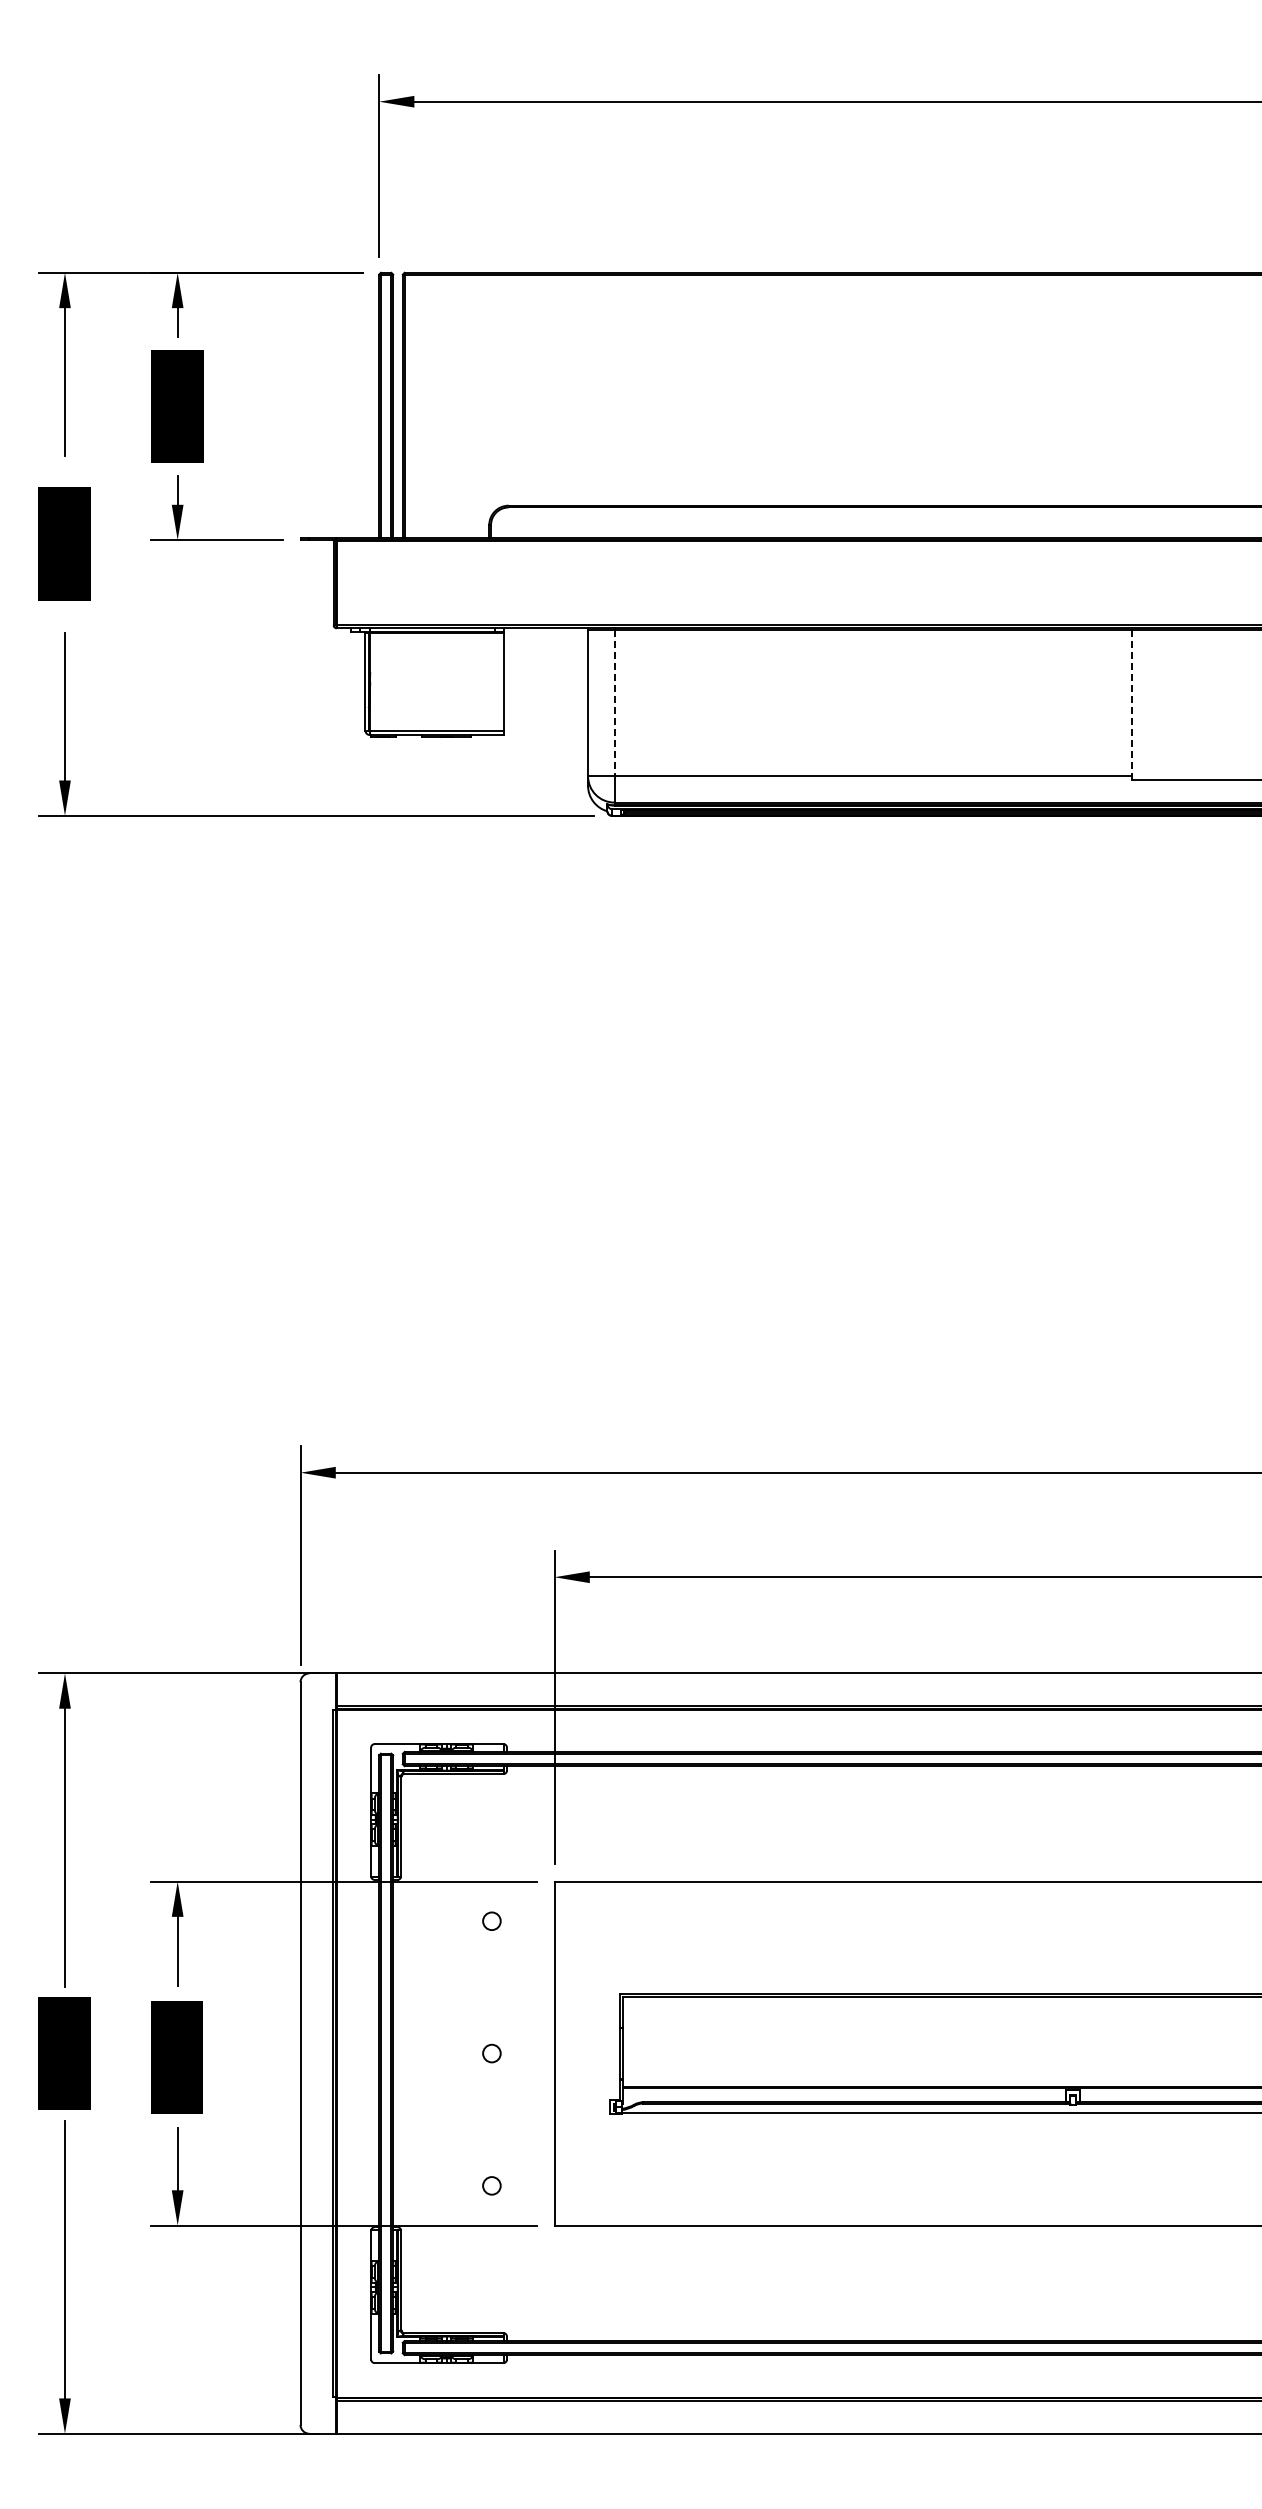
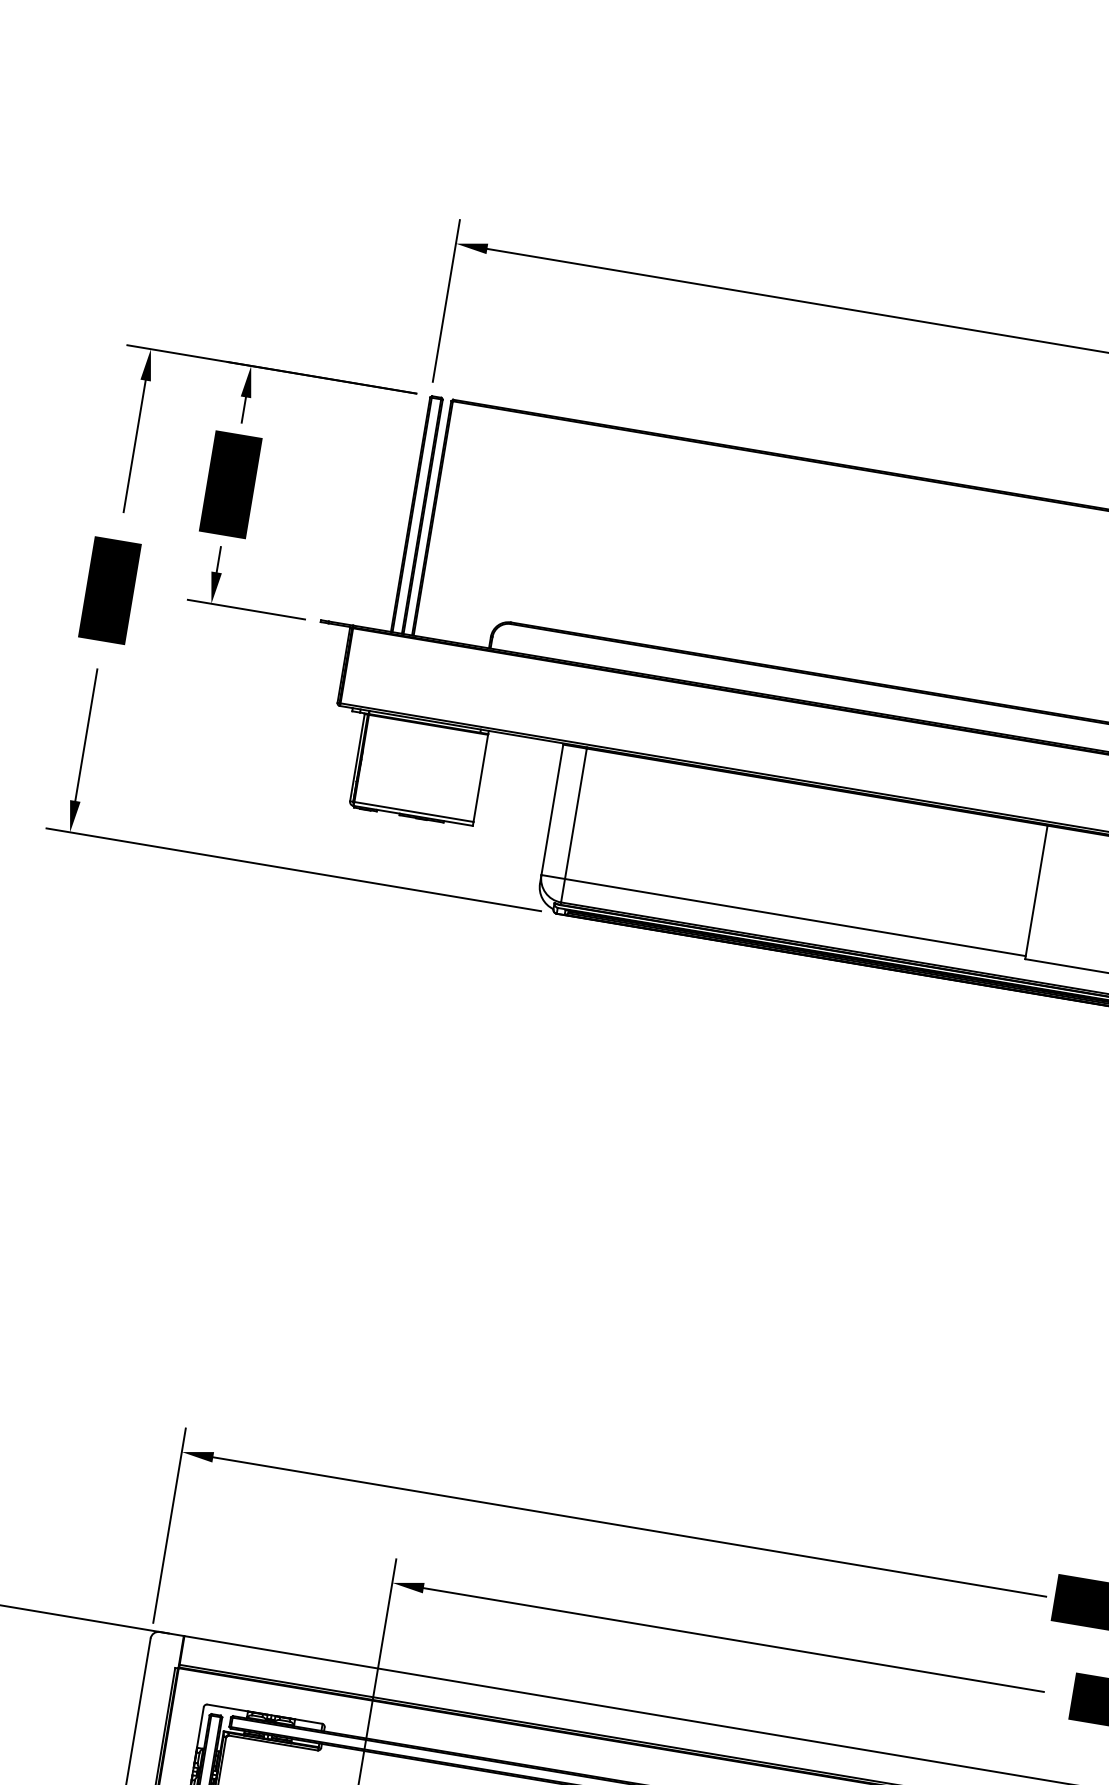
line: (614, 703) -> (575, 814), dashed -> solid
line: (1132, 704) -> (1036, 892), dashed -> solid

